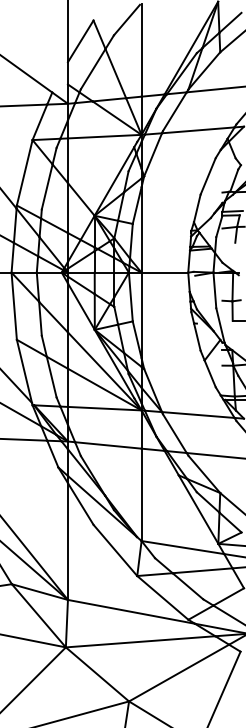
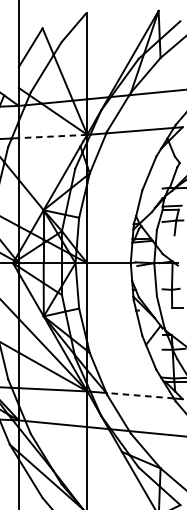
line: (104, 136) -> (52, 136), solid -> dashed
line: (197, 414) -> (139, 395), solid -> dashed

